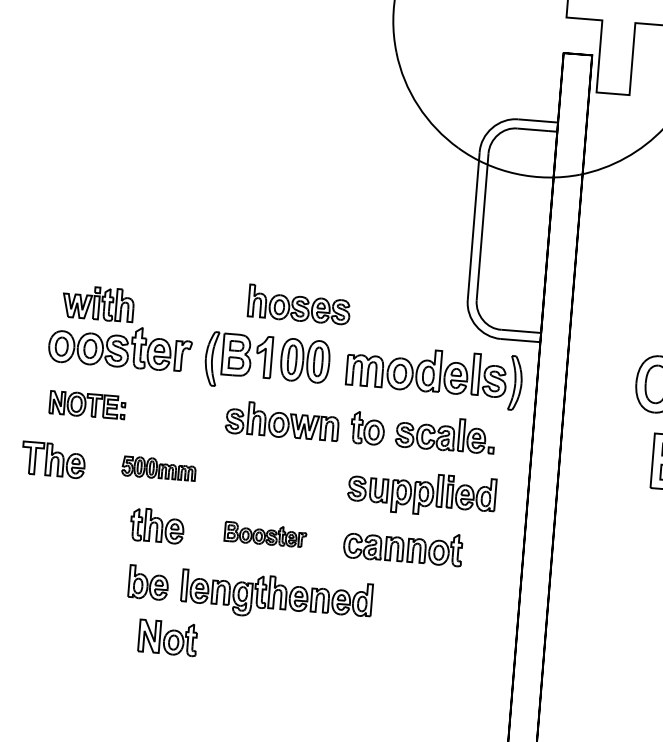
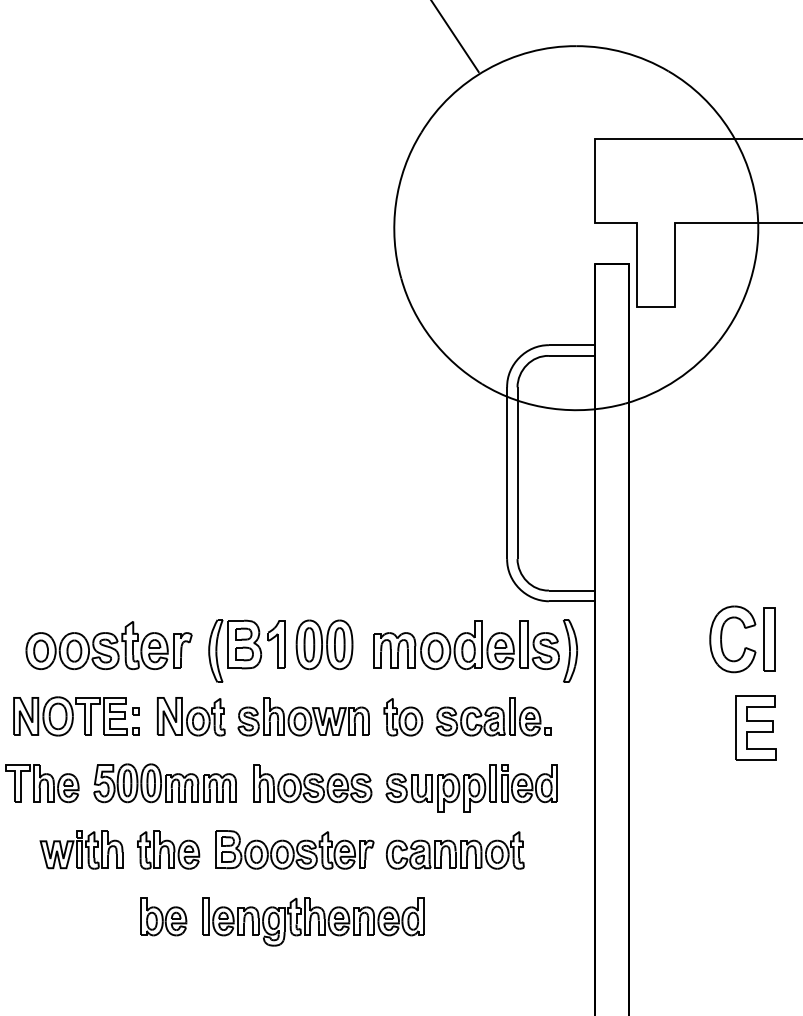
part: (98, 303) -> (81, 849), moved
part: (299, 304) -> (312, 783), moved
part: (87, 405) -> (76, 716), size x1.43
part: (158, 468) -> (164, 783), size x1.67
part: (265, 534) -> (294, 849), size x1.67
part: (168, 637) -> (191, 716), moved

